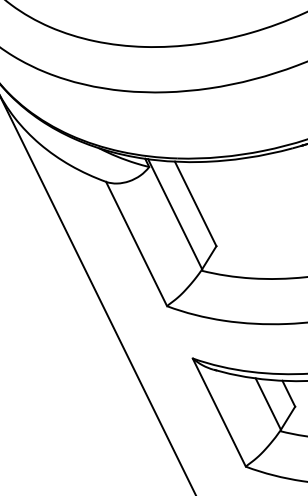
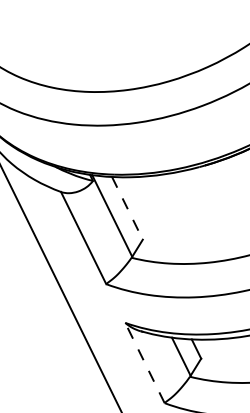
line: (195, 204) -> (127, 208), solid -> dashed
line: (218, 413) -> (144, 363), solid -> dashed

